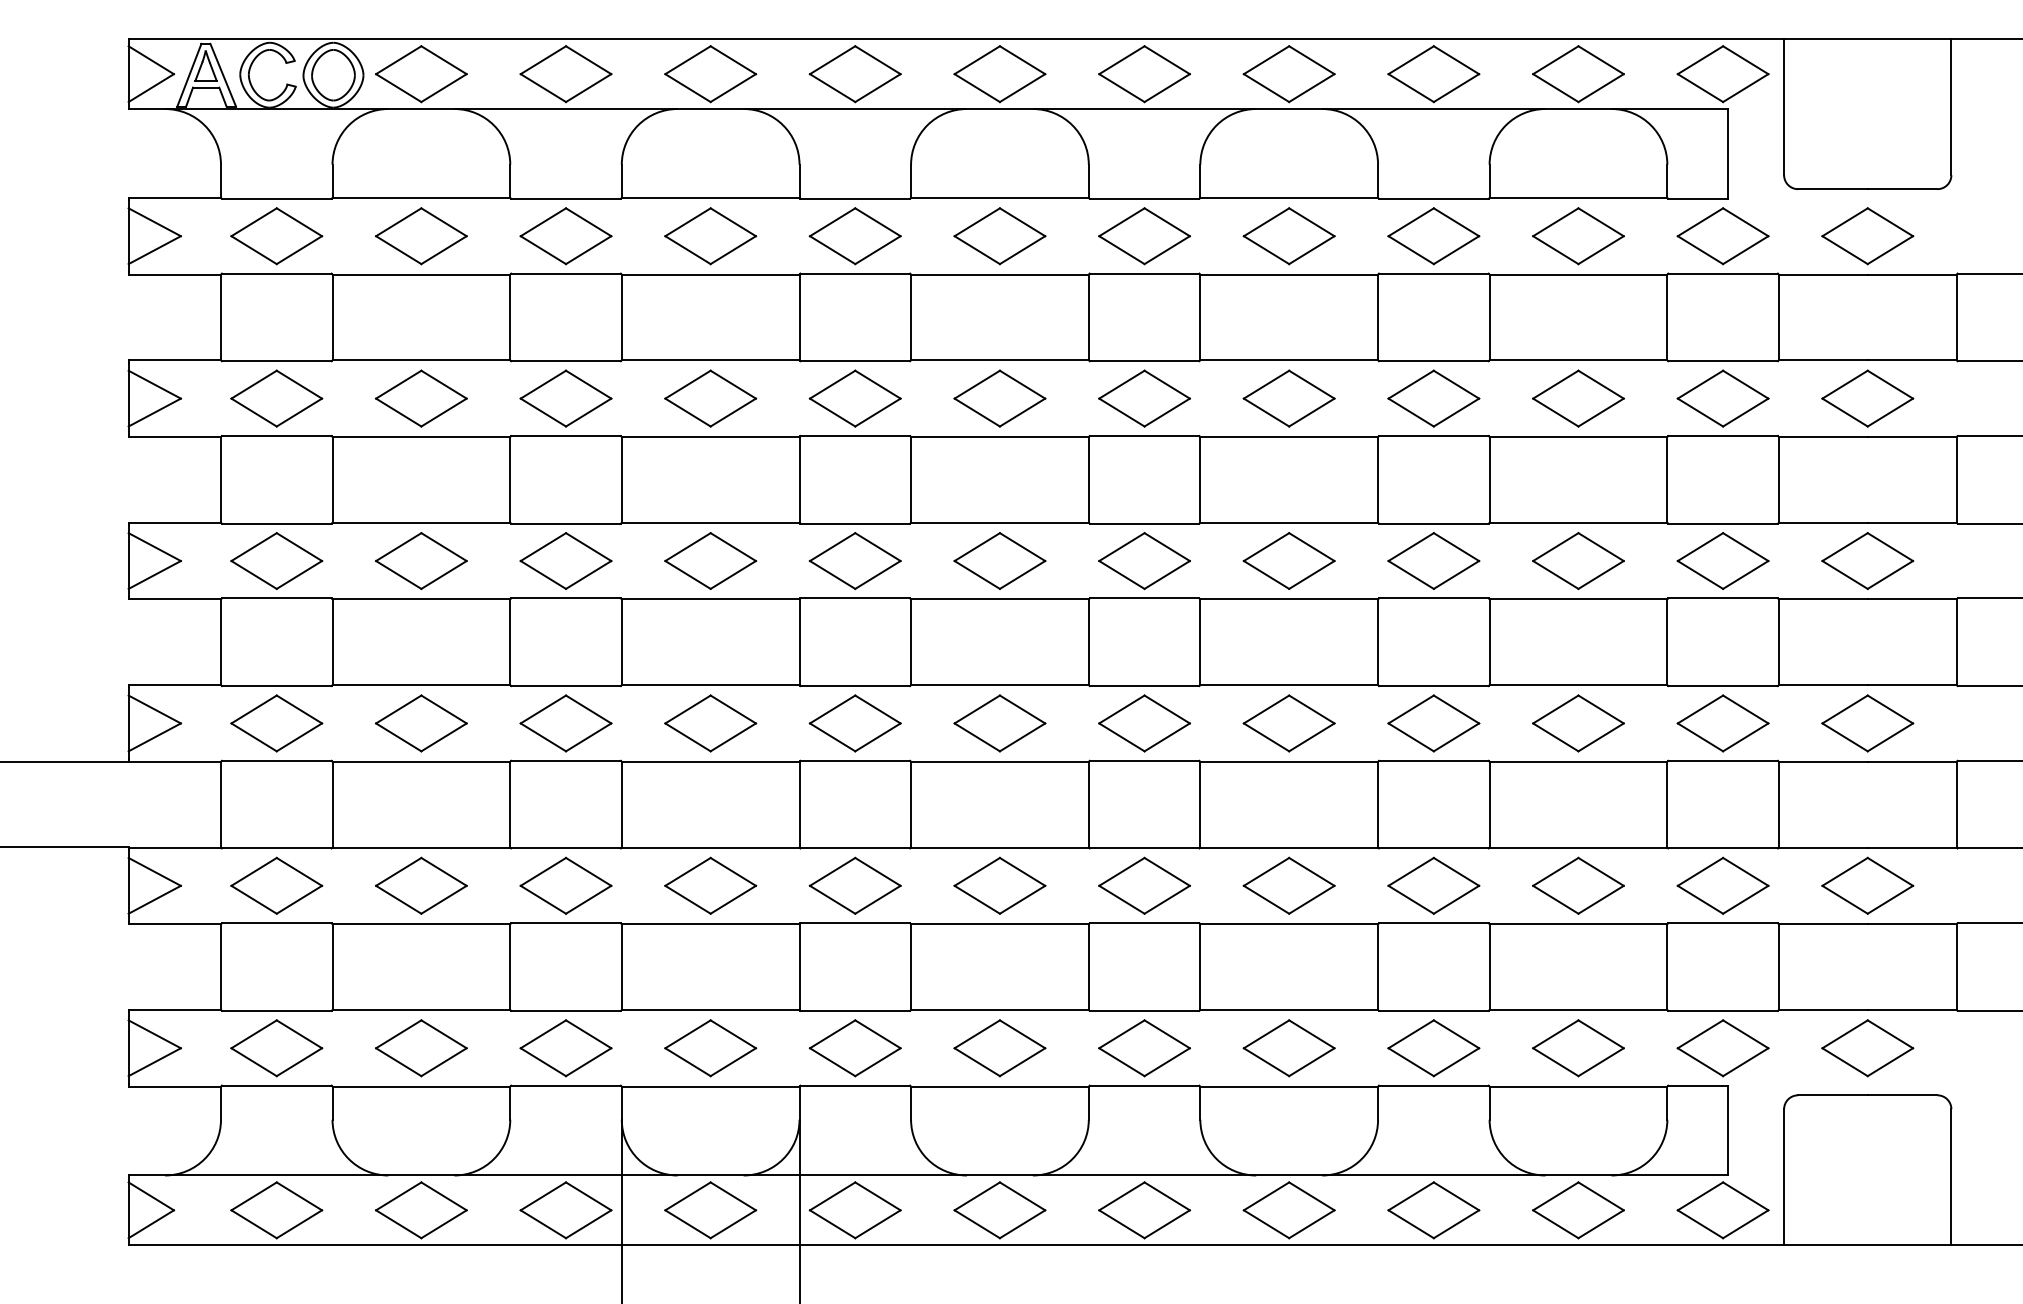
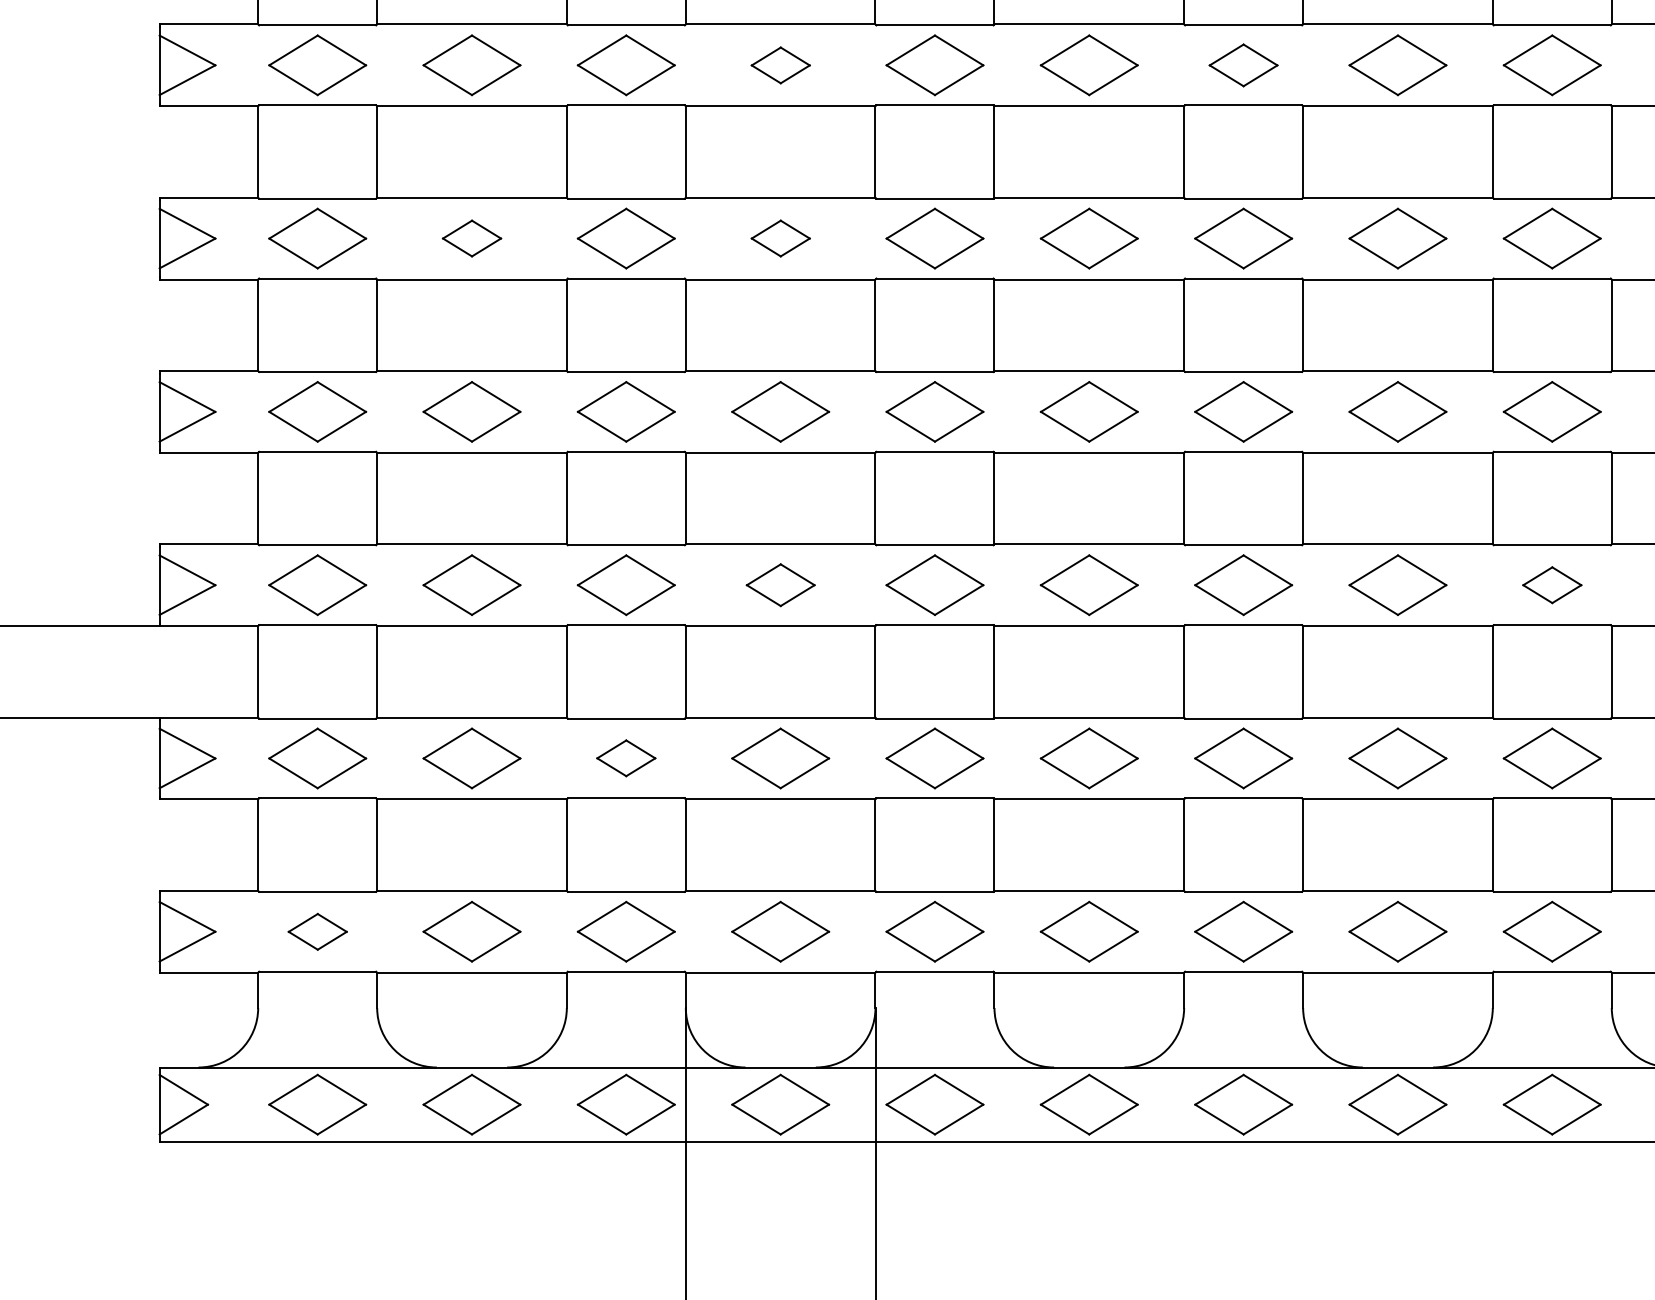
part: (710, 236) -> (780, 65), size x0.6
part: (1144, 236) -> (1243, 65), size x0.7
part: (421, 398) -> (472, 238), size x0.6
part: (710, 398) -> (780, 238), size x0.6
part: (710, 723) -> (780, 585), size x0.7
part: (1433, 723) -> (1551, 585), size x0.6
part: (565, 885) -> (625, 758), size x0.6
part: (276, 1048) -> (317, 932), size x0.6

